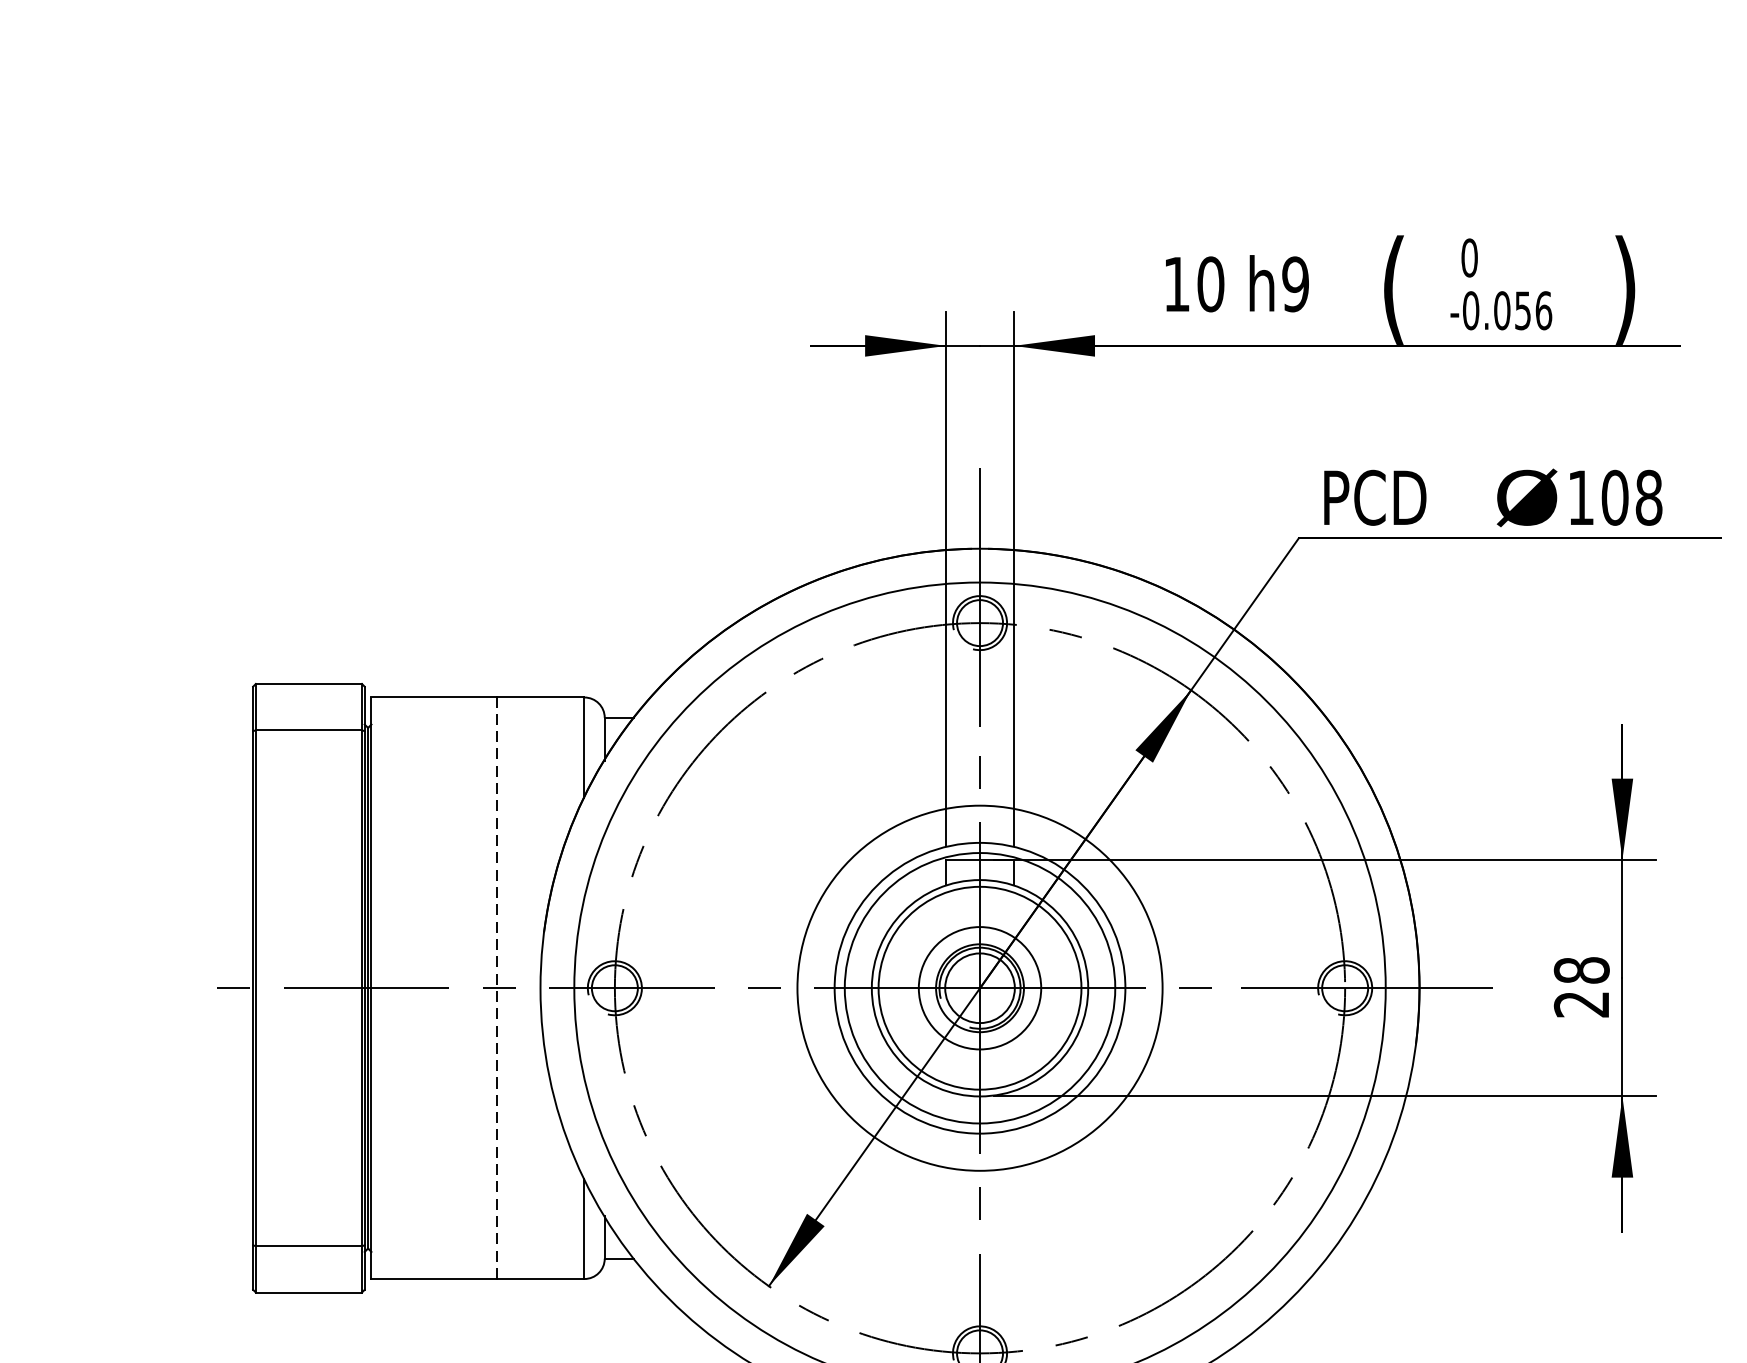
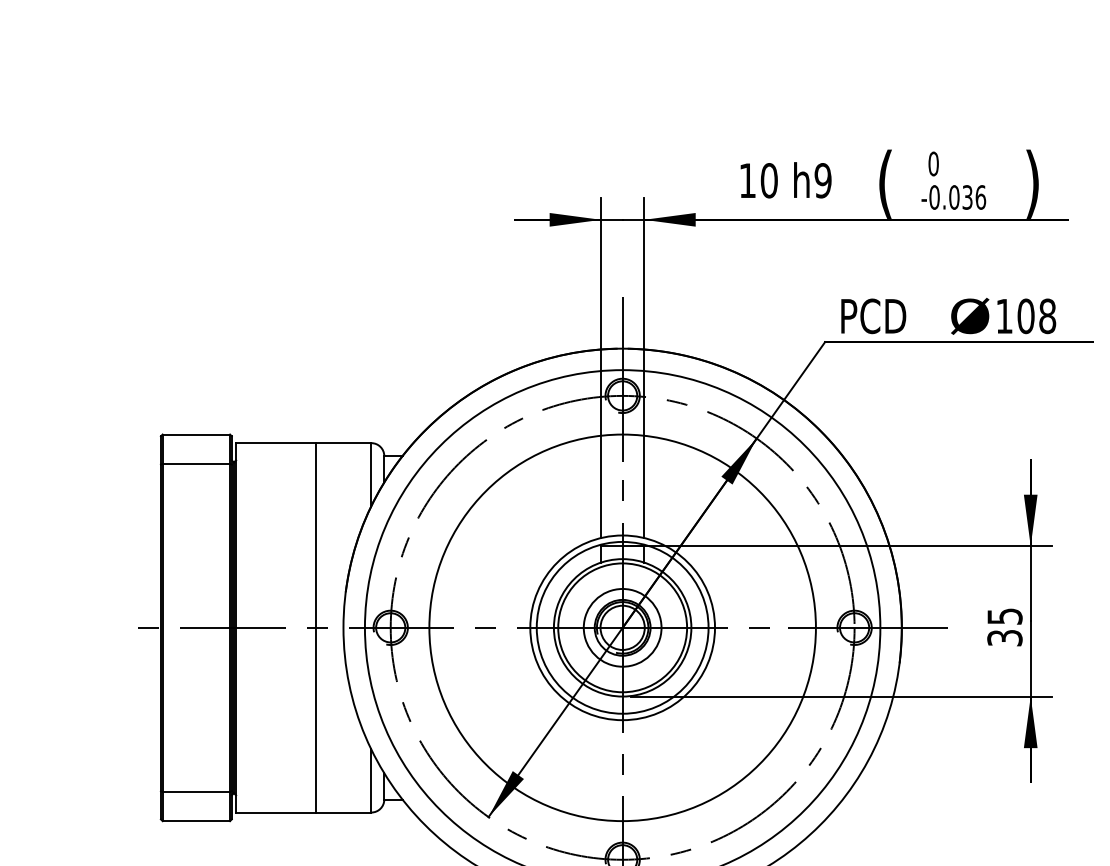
text: (1522, 310) -> (967, 197), -0.056 -> -0.036
line: (496, 987) -> (315, 627), dashed -> solid
circle: (979, 987) -> (622, 627), size x1.67
text: (1581, 987) -> (1004, 627), 28 -> 35

